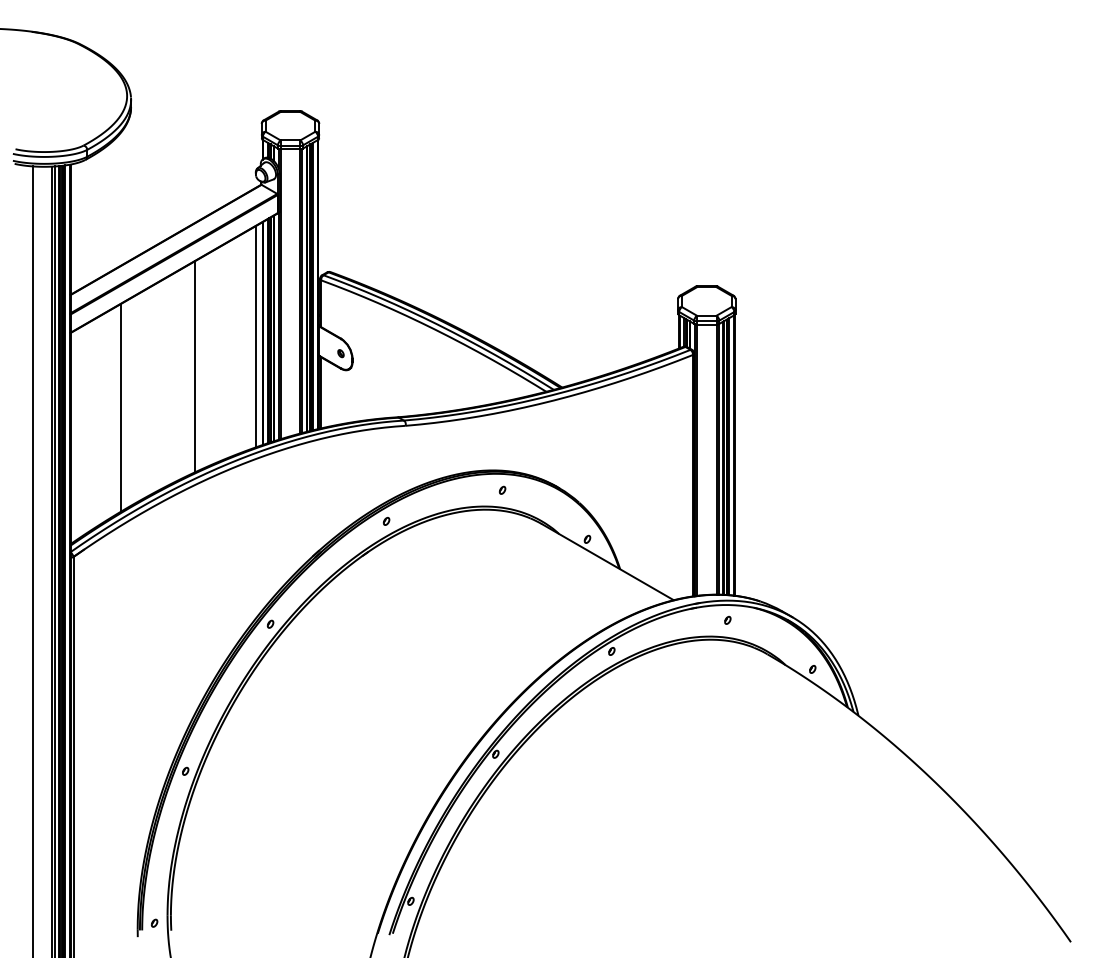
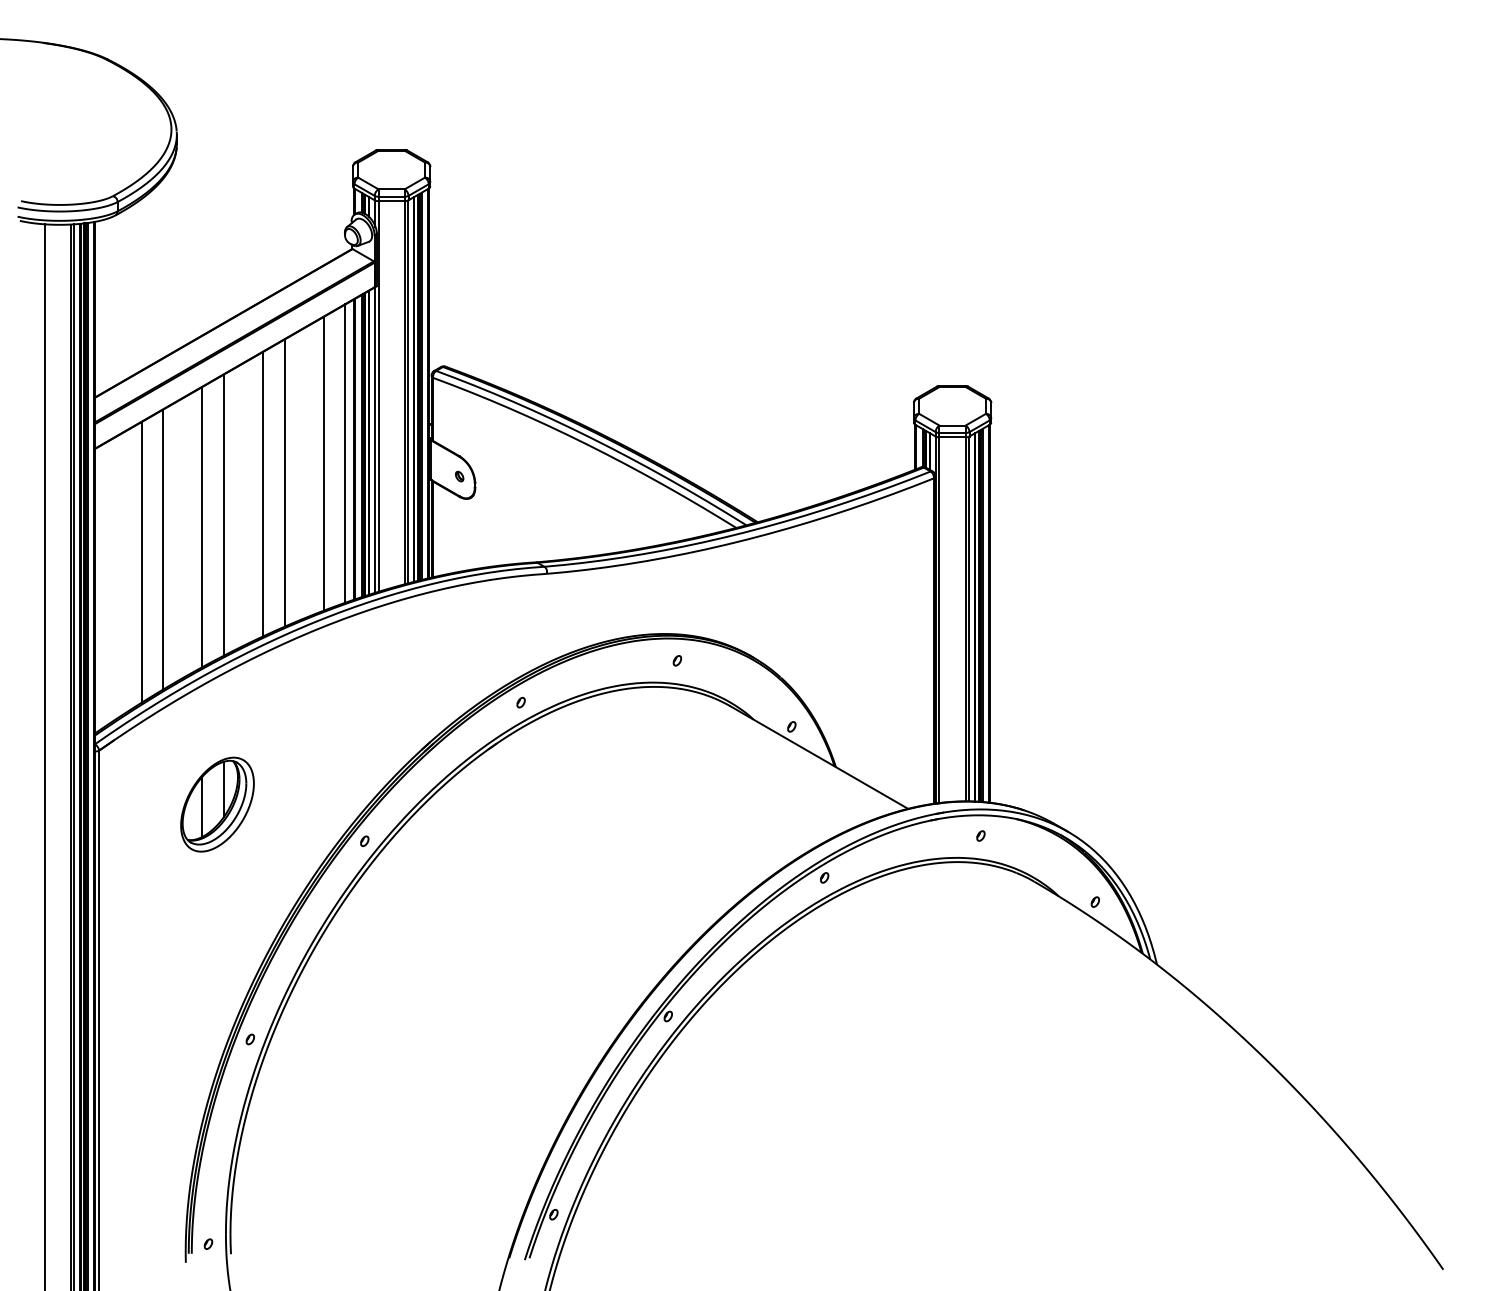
line: (239, 343) -> (323, 463), added
line: (211, 358) -> (284, 482), added
line: (165, 381) -> (223, 514), added
line: (150, 390) -> (202, 526), added
line: (104, 417) -> (141, 562), added
part: (161, 596) -> (217, 804), added

